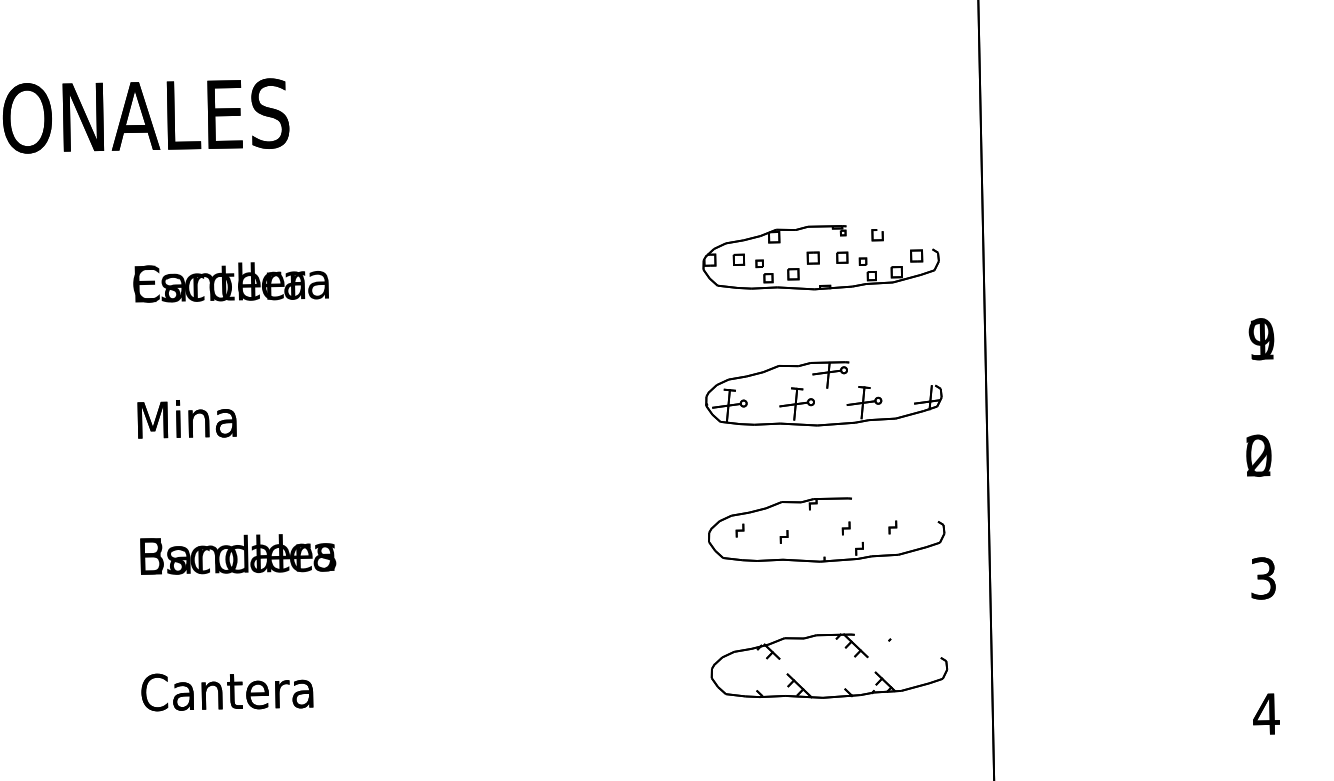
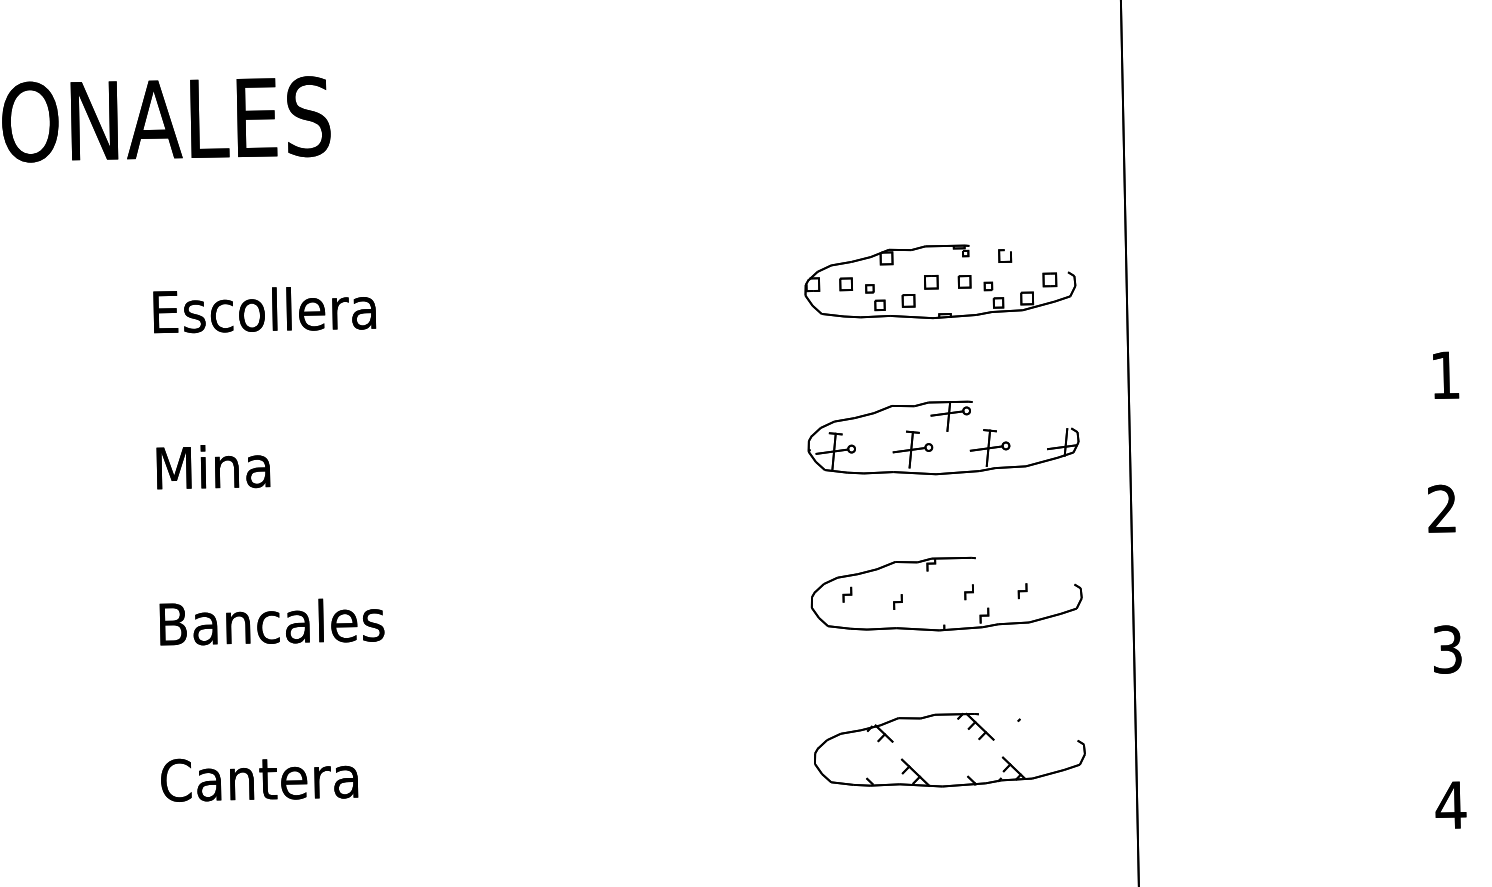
text: (230, 282) -> (263, 310), Cantera -> Escollera
text: (1261, 339) -> (1445, 375), 9 -> 1
text: (1258, 455) -> (1441, 508), 0 -> 2
text: (245, 554) -> (280, 622), Escollera -> Bancales

